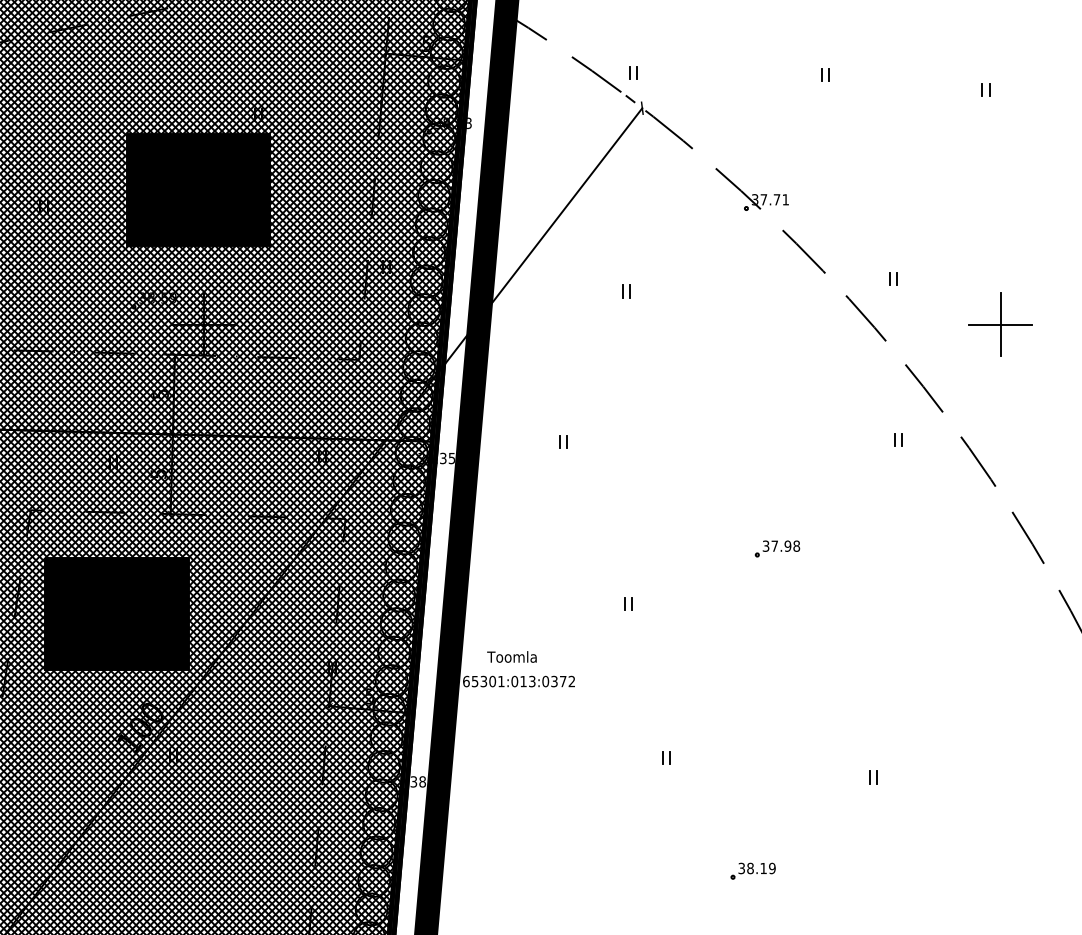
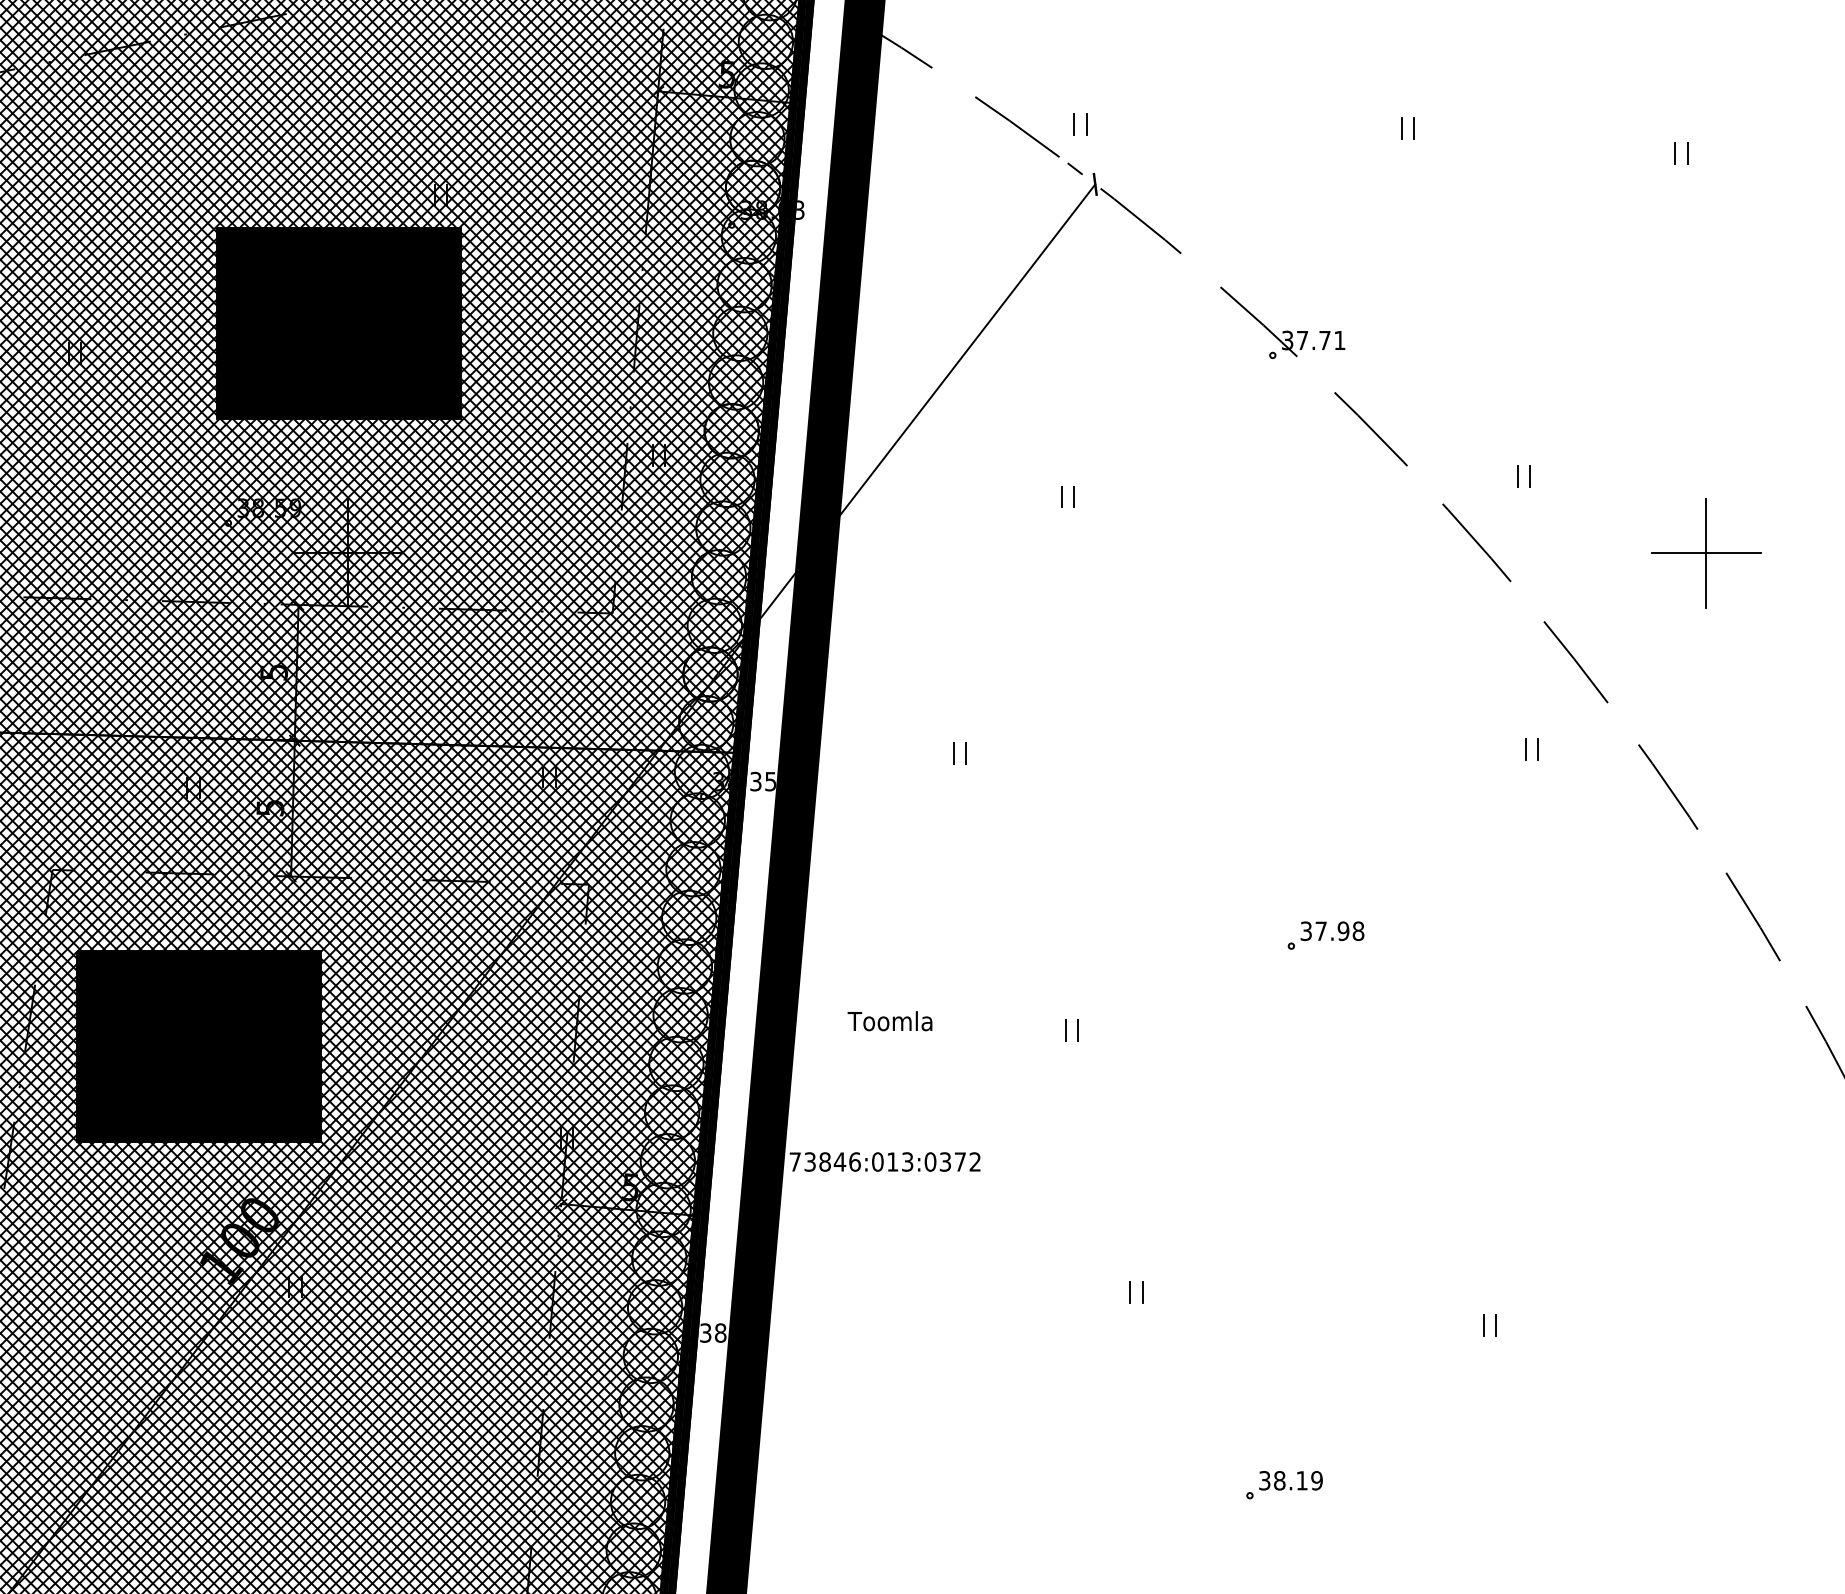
text: (511, 656) -> (889, 1020), moved
text: (483, 681) -> (824, 1161), 65301:013:0372 -> 73846:013:0372

